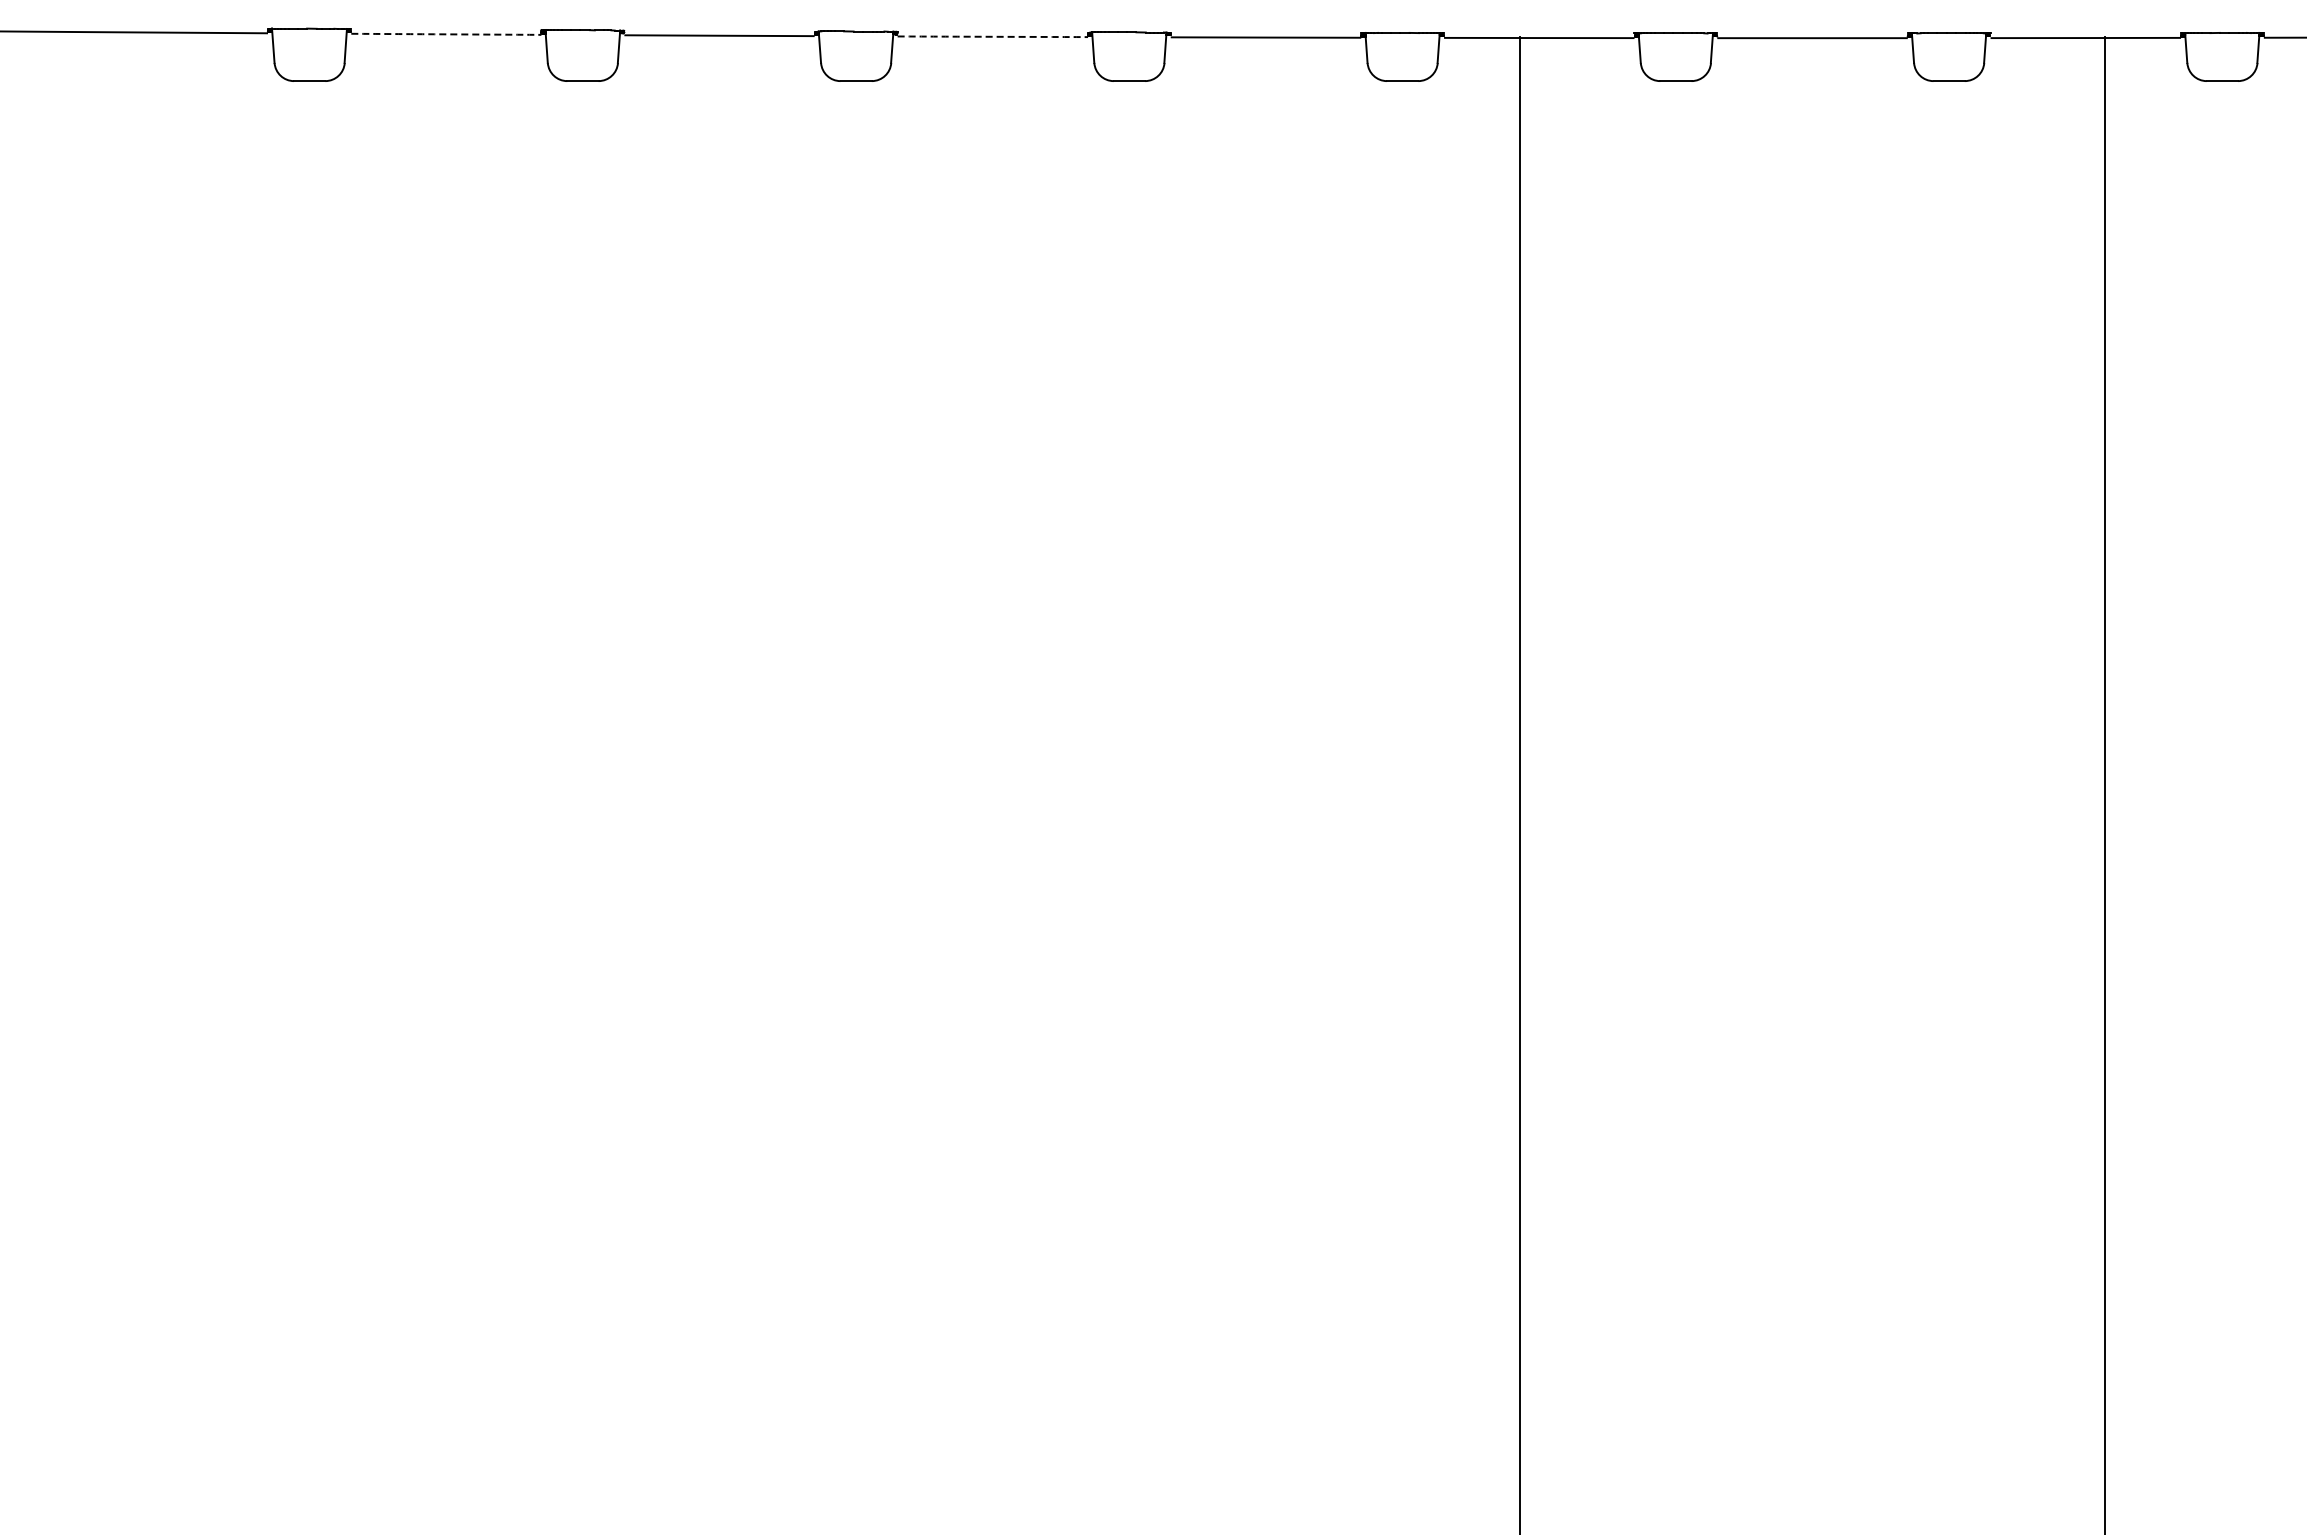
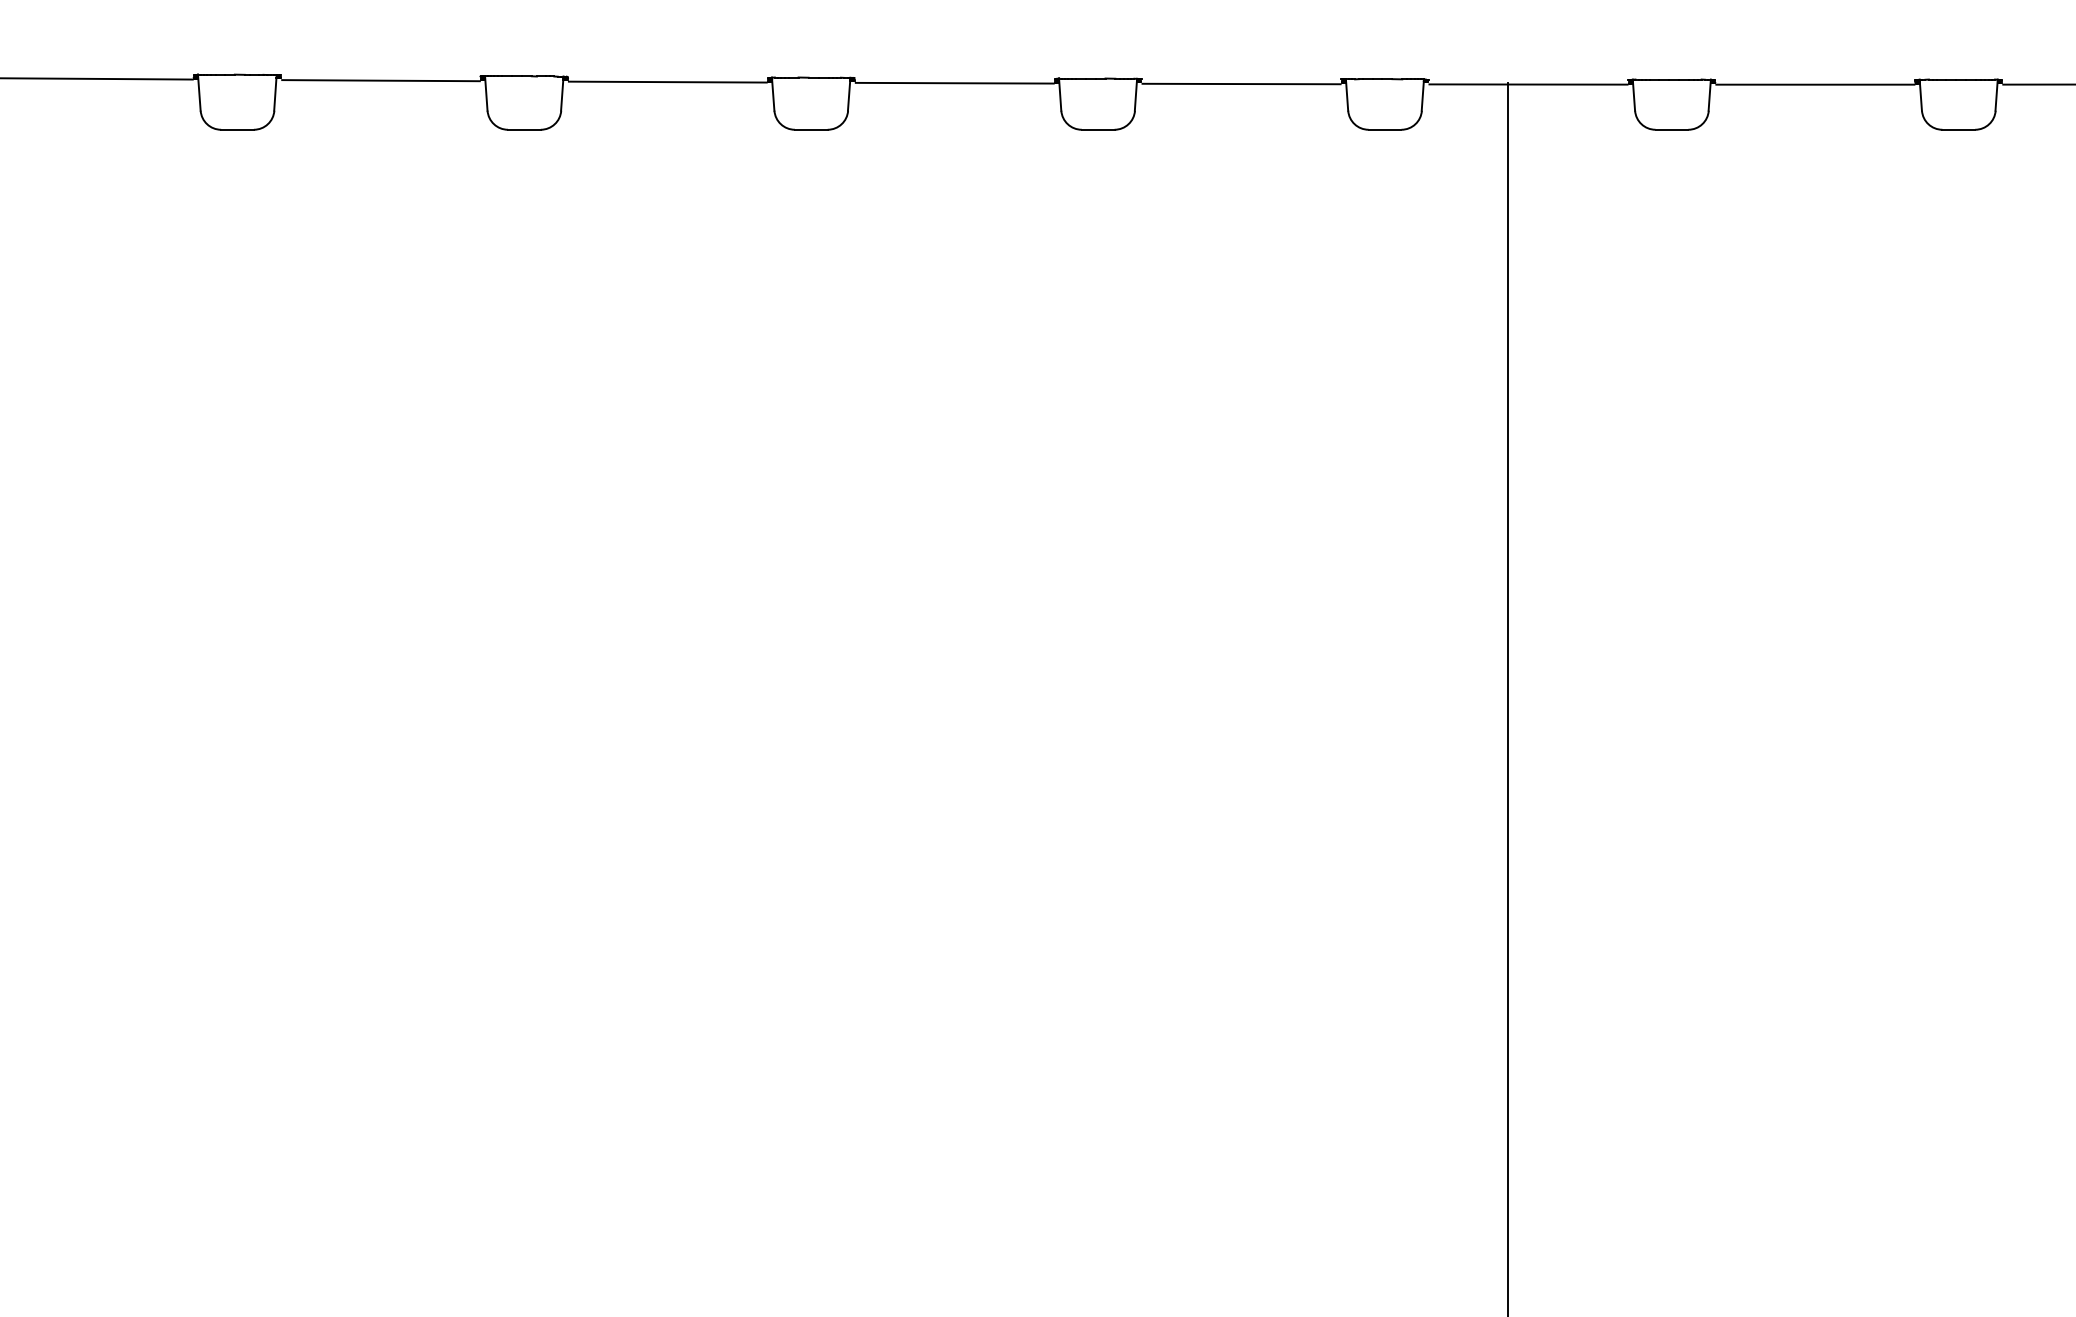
arc: (446, 34) -> (381, 80), dashed -> solid
arc: (992, 36) -> (954, 82), dashed -> solid

